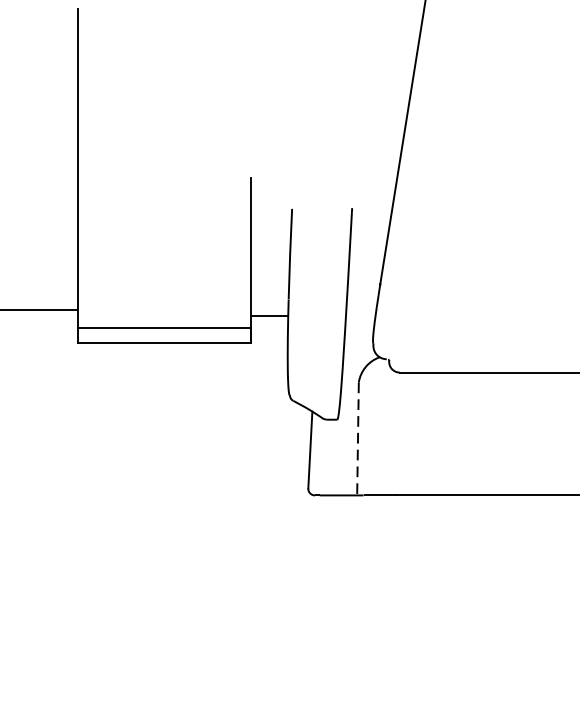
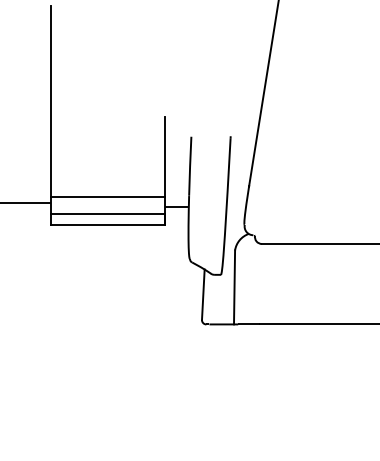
line: (164, 301) -> (107, 197), added
line: (357, 439) -> (234, 287), dashed -> solid

